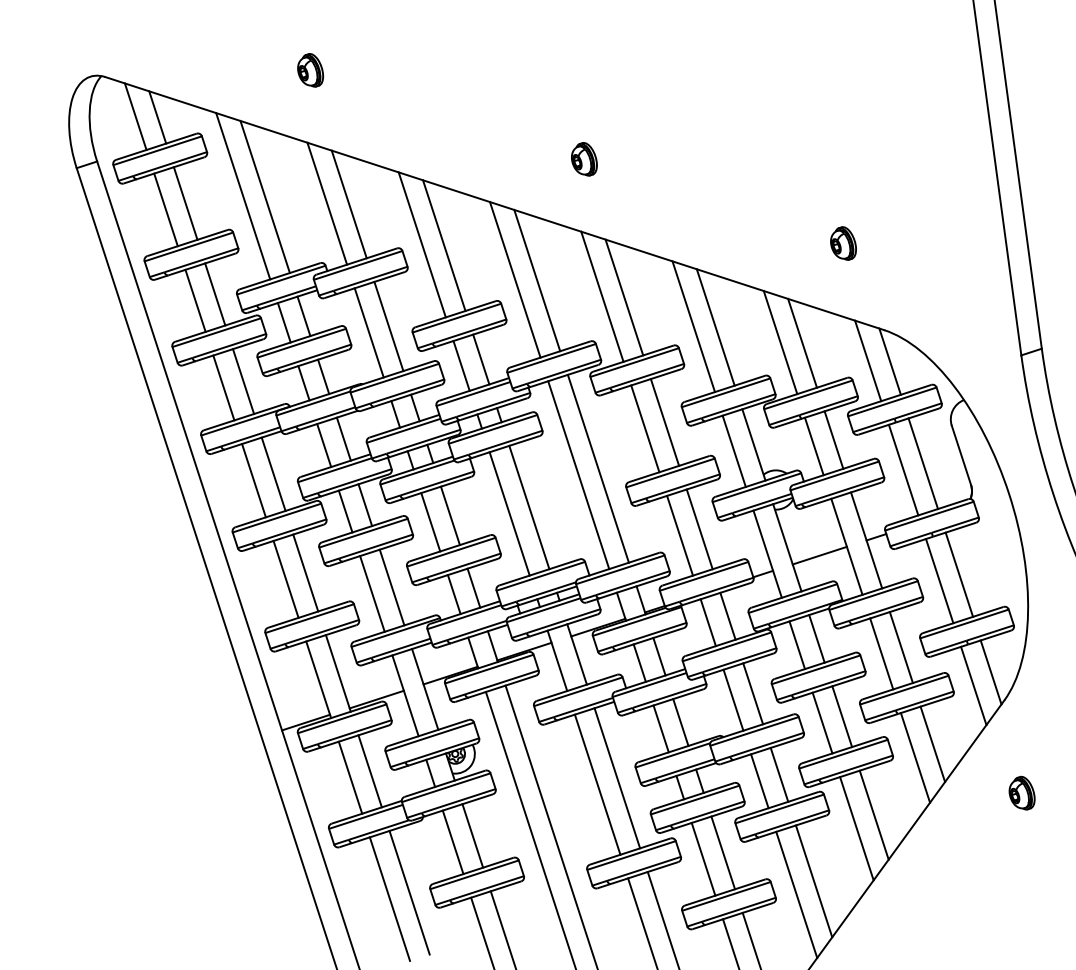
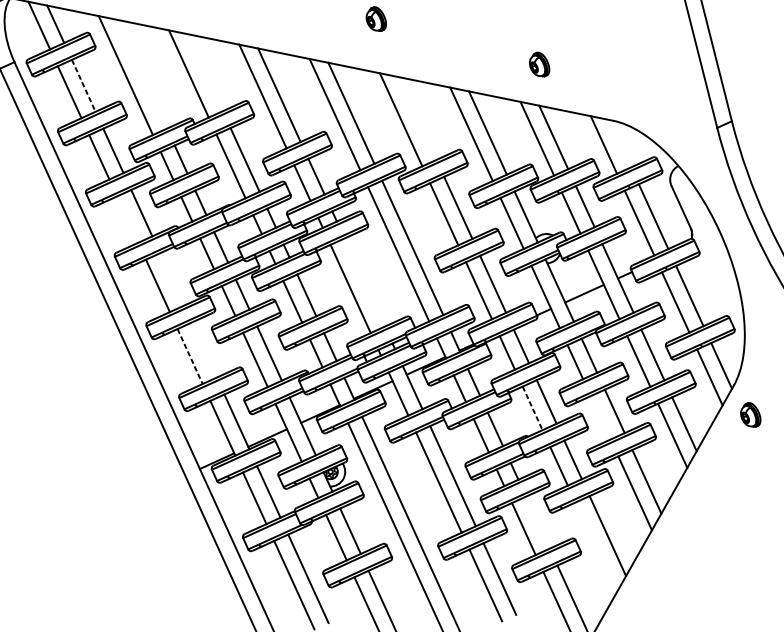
line: (264, 196) -> (141, 73), removed
line: (185, 204) -> (83, 86), solid -> dashed
line: (348, 204) -> (204, 72), removed
part: (843, 243) -> (539, 64), moved
line: (624, 297) -> (417, 118), removed
line: (889, 361) -> (619, 143), removed
line: (223, 387) -> (127, 219), removed
line: (273, 473) -> (171, 278), removed
line: (529, 507) -> (364, 282), removed
line: (305, 572) -> (203, 349), removed
line: (286, 579) -> (190, 356), solid -> dashed
line: (733, 700) -> (532, 408), solid -> dashed
line: (822, 722) -> (600, 417), removed
part: (1021, 792) -> (750, 414), moved
line: (723, 852) -> (538, 522), removed
line: (796, 894) -> (595, 547), removed

